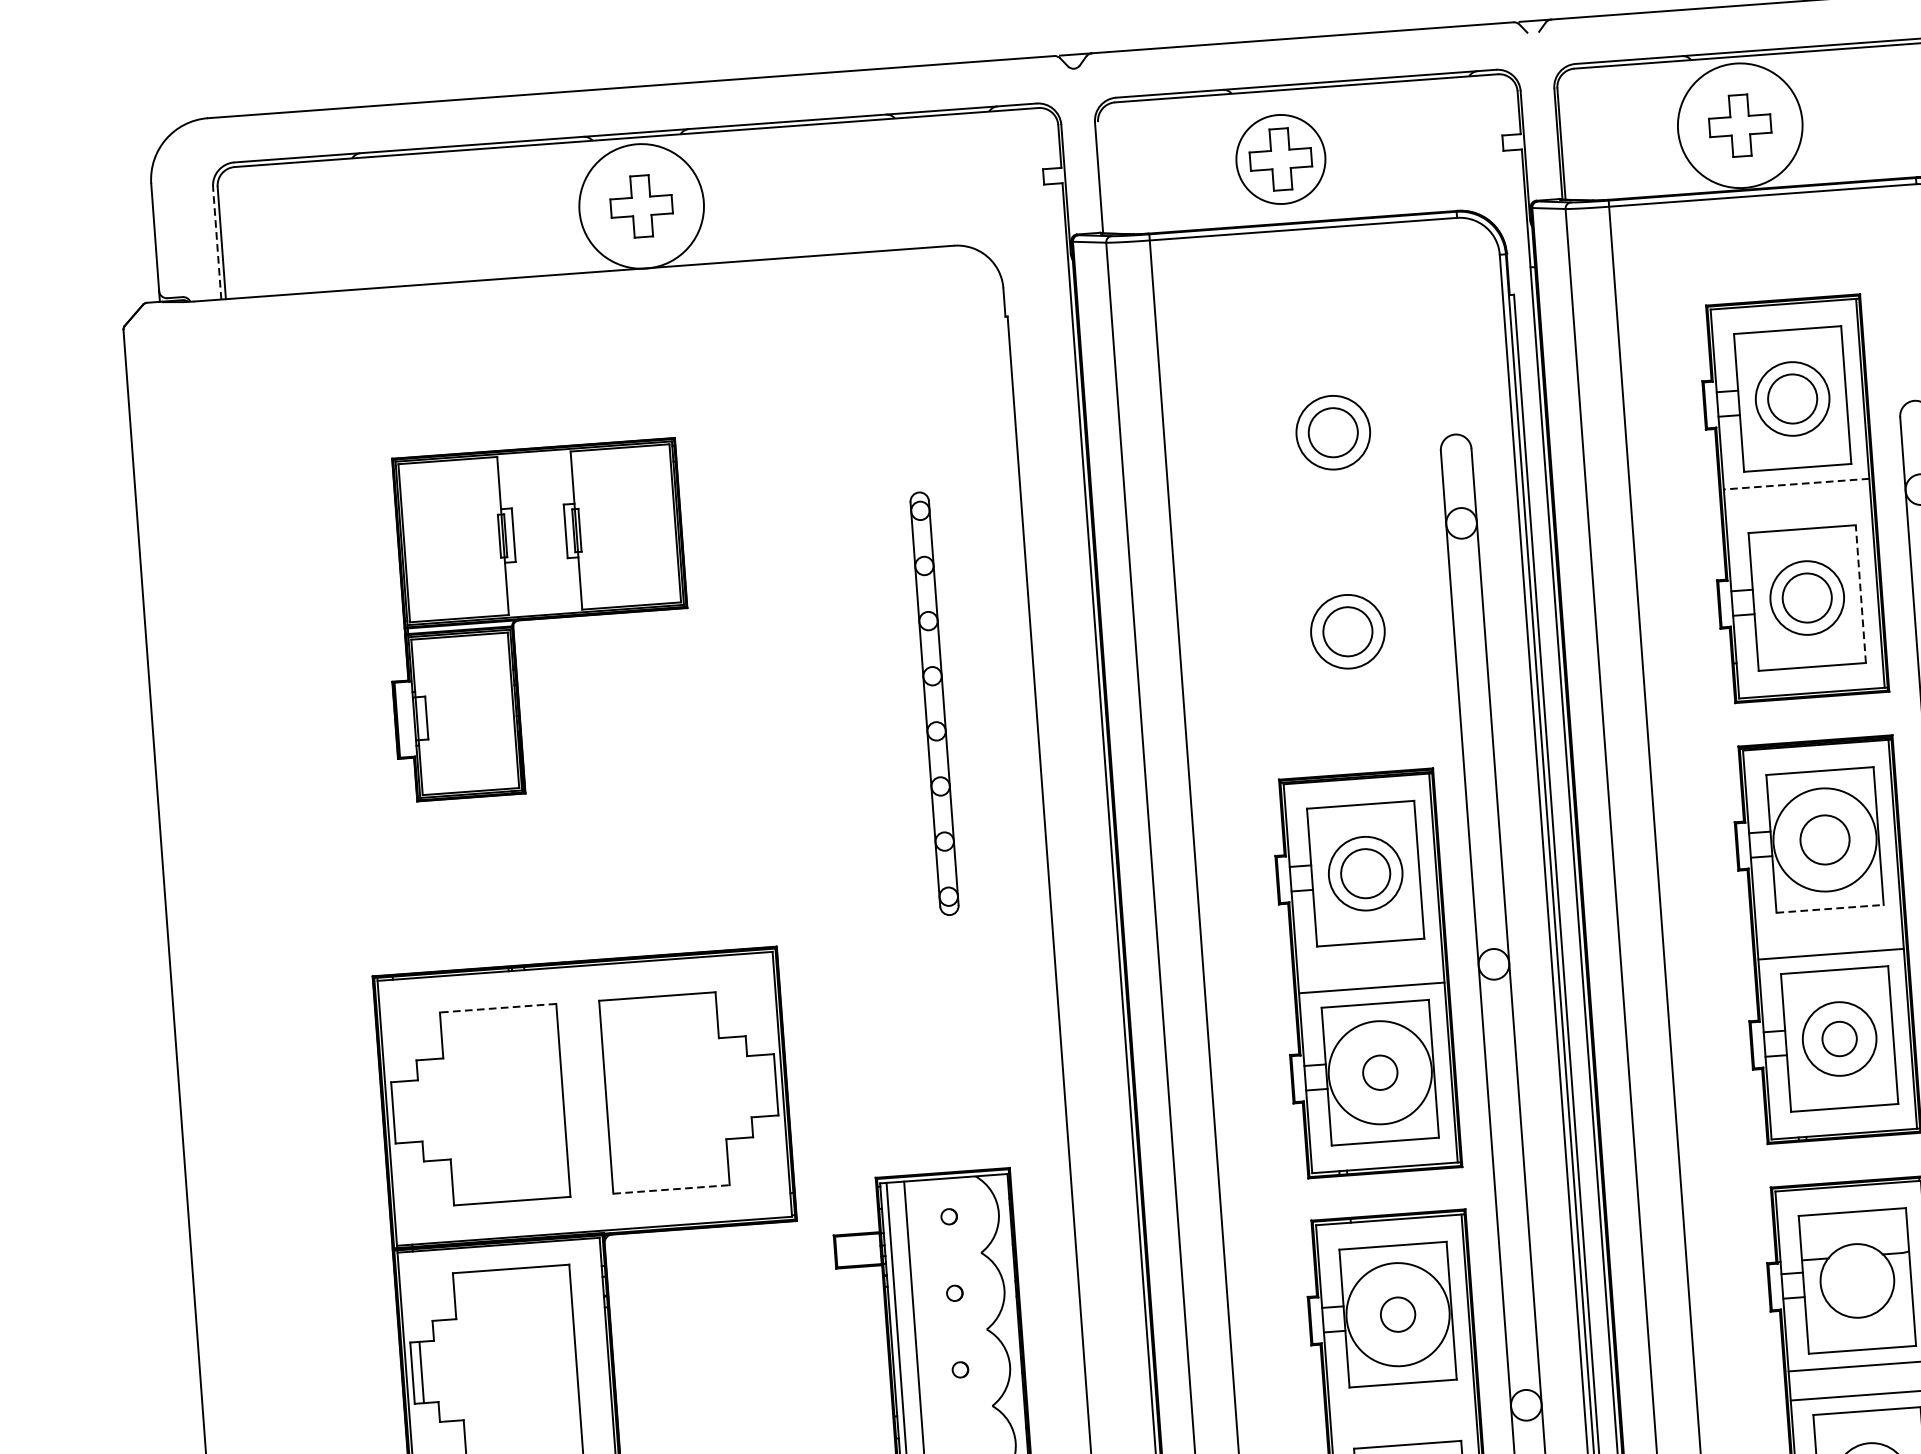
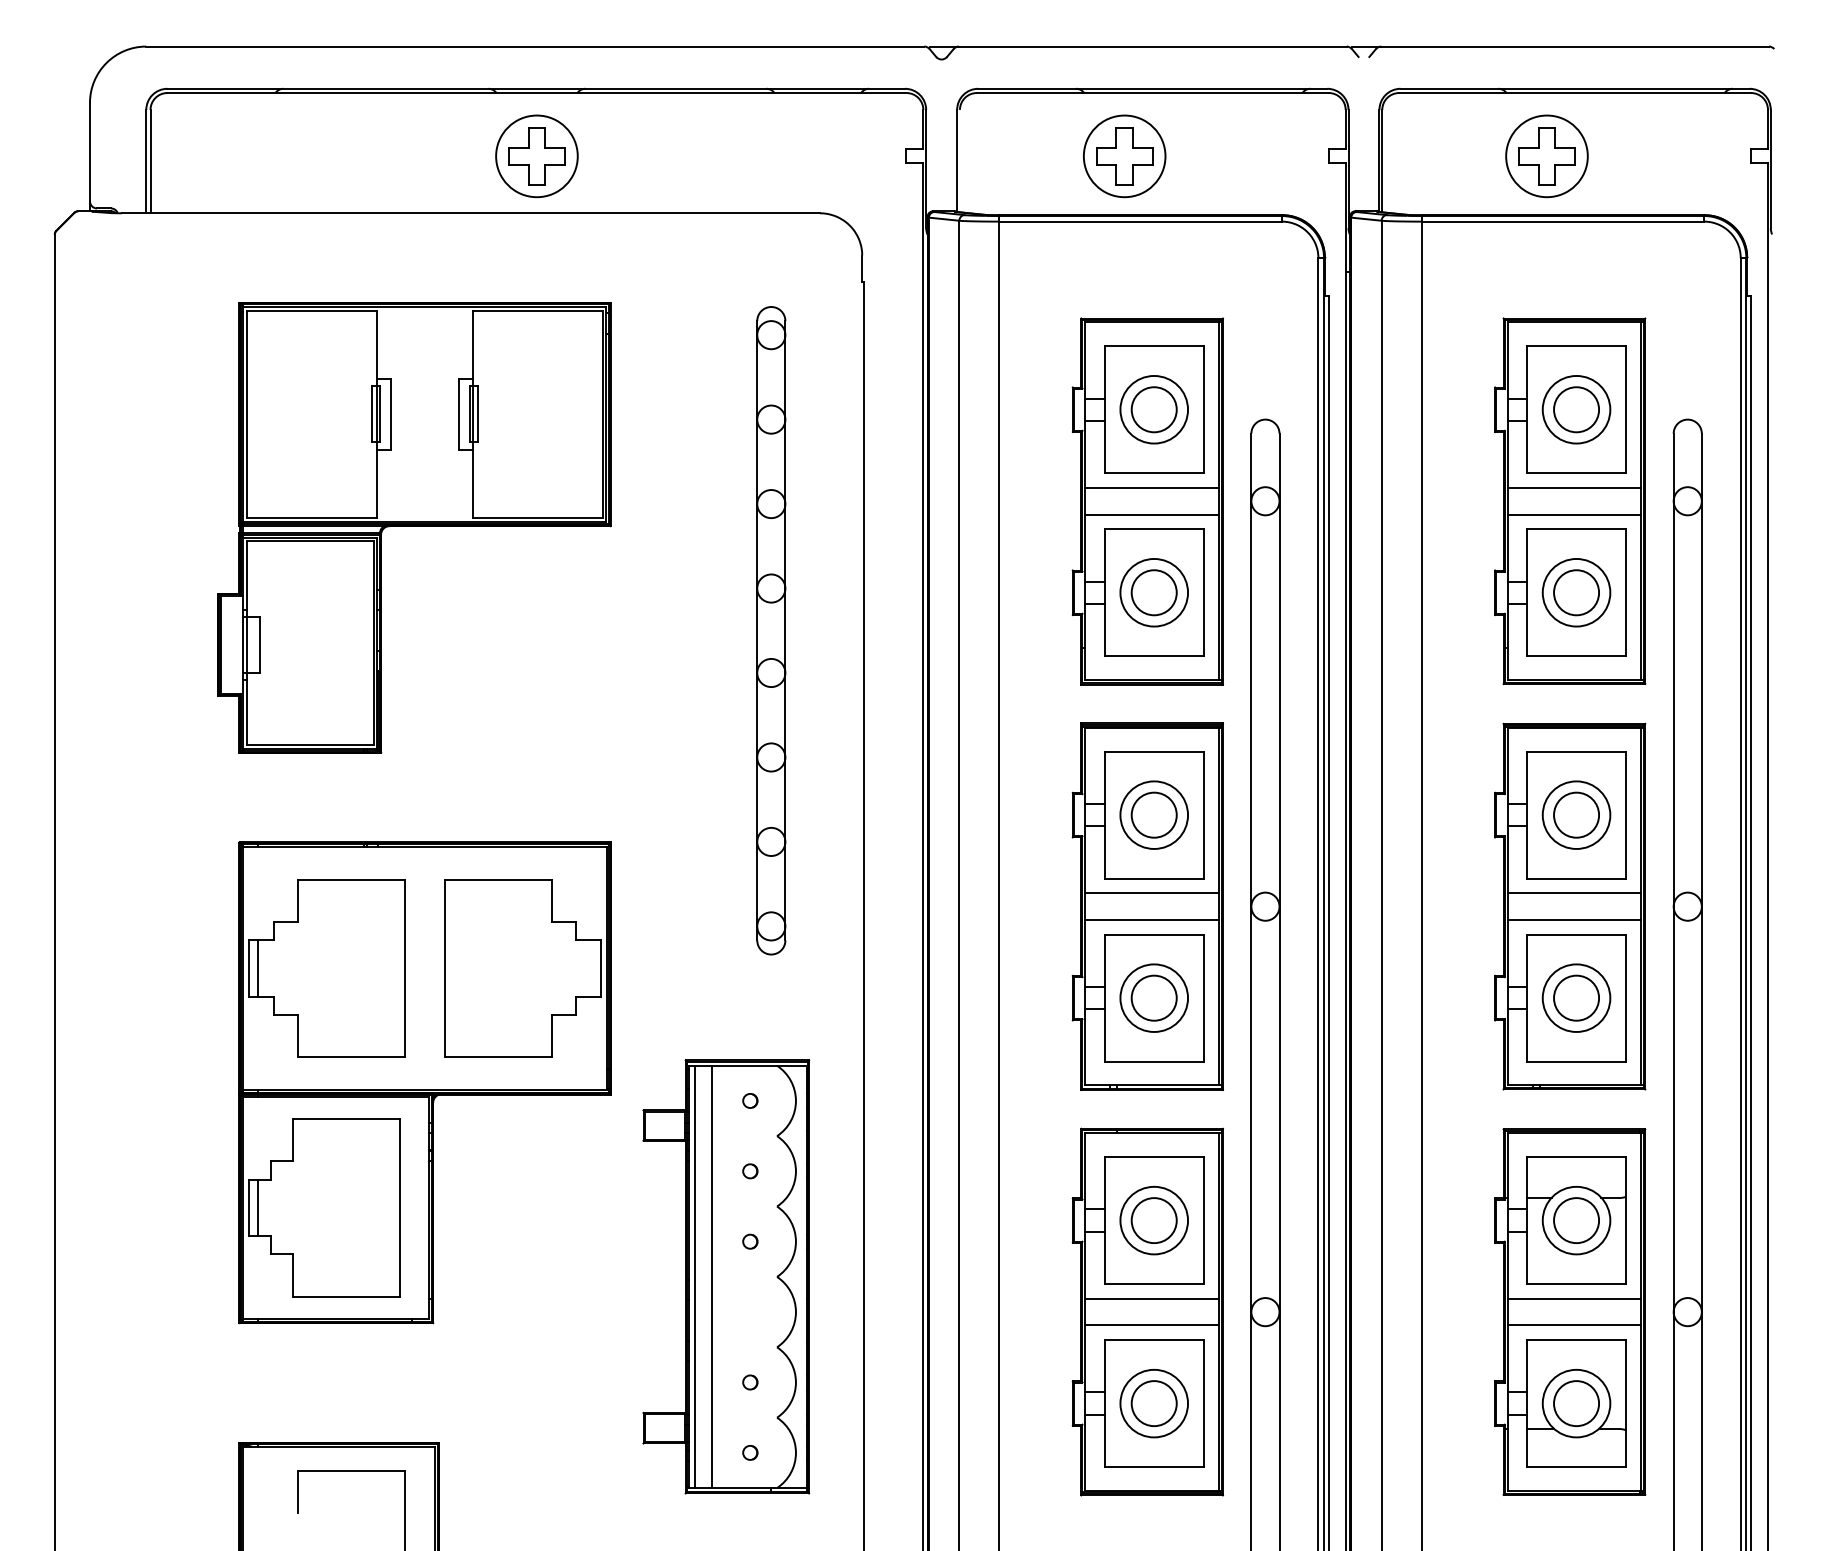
circle: (1739, 125) -> (1546, 156), size x0.71
circle: (641, 206) -> (536, 156), size x0.71
line: (217, 243) -> (146, 161), dashed -> solid
line: (1796, 483) -> (1574, 487), dashed -> solid
line: (1798, 513) -> (1574, 514), added
part: (1333, 533) -> (1147, 501), added
line: (1860, 593) -> (1625, 592), dashed -> solid
part: (538, 619) -> (414, 527), size x1.43
part: (934, 703) -> (771, 630), size x1.67
circle: (1824, 839) -> (1576, 814), size x0.71
line: (1831, 908) -> (1577, 878), dashed -> solid
line: (1829, 925) -> (1574, 893), added
line: (1368, 959) -> (1151, 893), added
line: (497, 1007) -> (351, 879), dashed -> solid
circle: (1839, 1038) -> (1576, 997), size x1.43
circle: (1380, 1071) -> (1154, 997), size x0.71
circle: (1379, 1072) -> (1153, 997), size x1.43
line: (402, 1112) -> (257, 968), added
line: (671, 1189) -> (498, 1057), dashed -> solid
circle: (1857, 1280) -> (1576, 1220), added
circle: (1397, 1314) -> (1153, 1220), size x1.43
circle: (1398, 1314) -> (1154, 1220), size x0.71
line: (1401, 1399) -> (1151, 1298), added
line: (1403, 1428) -> (1151, 1325), added

